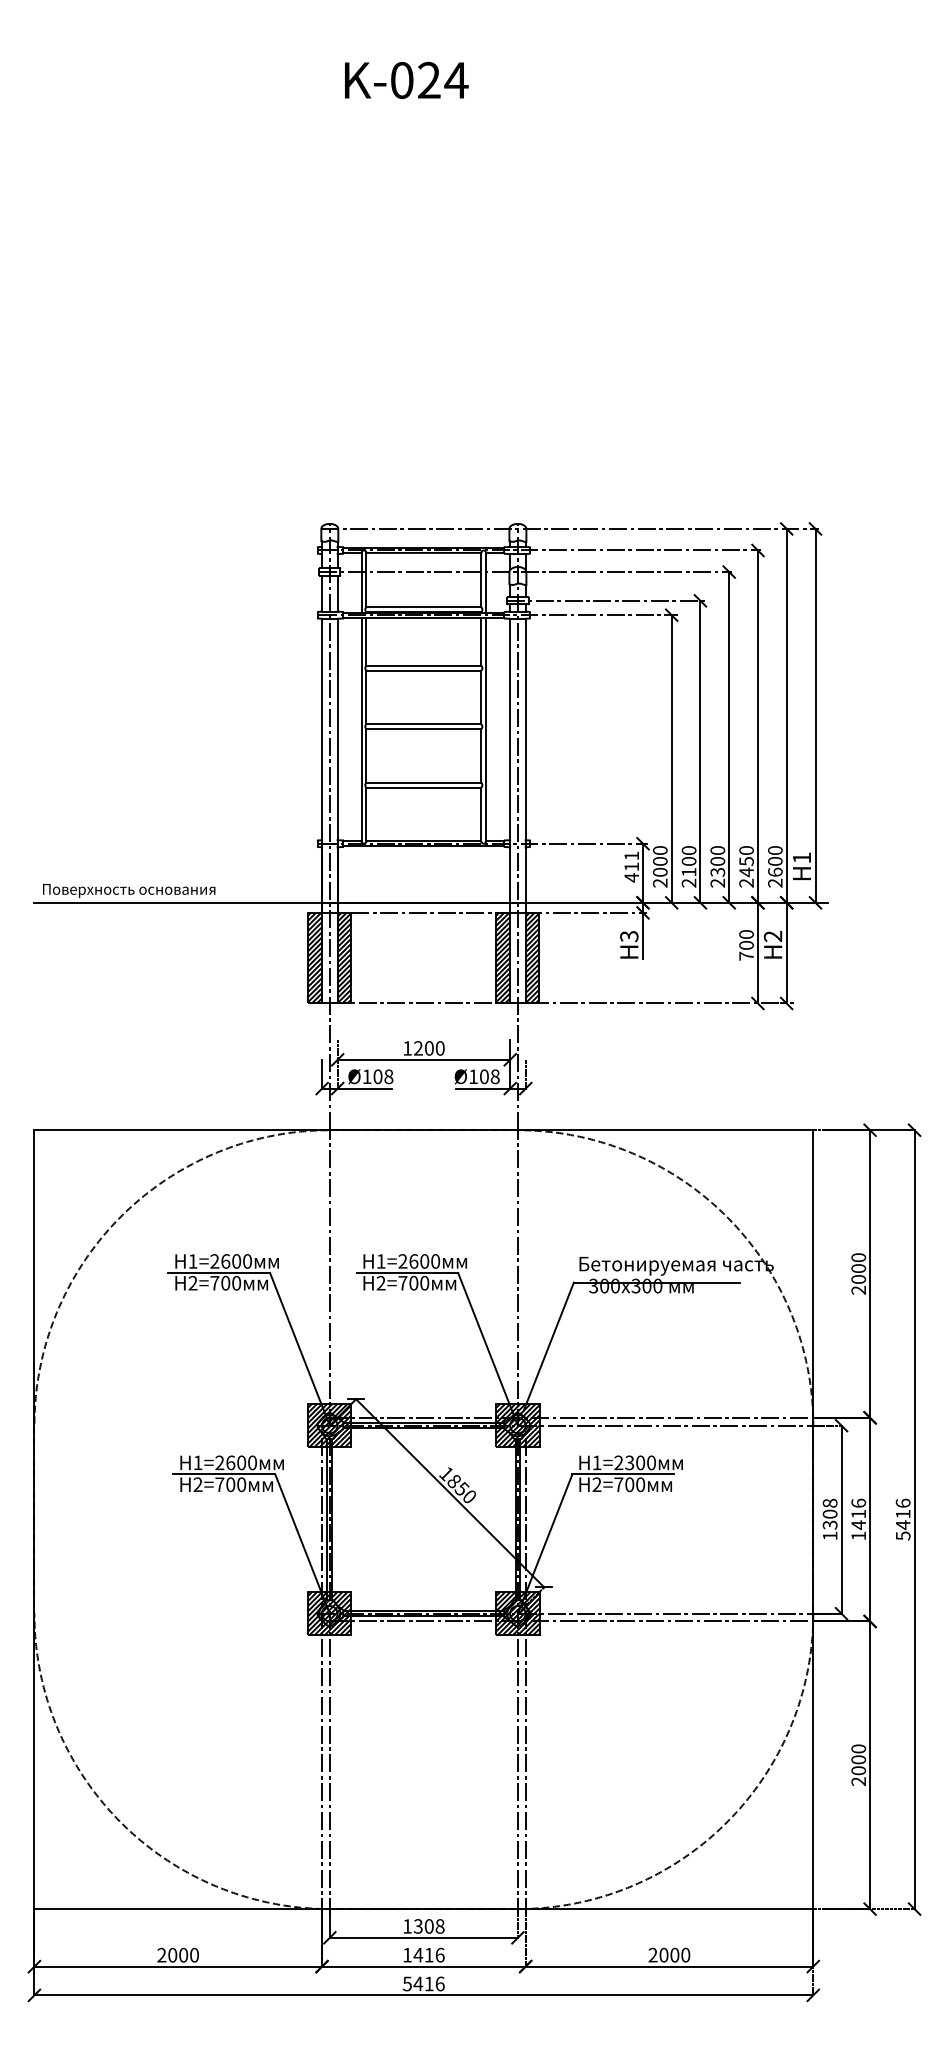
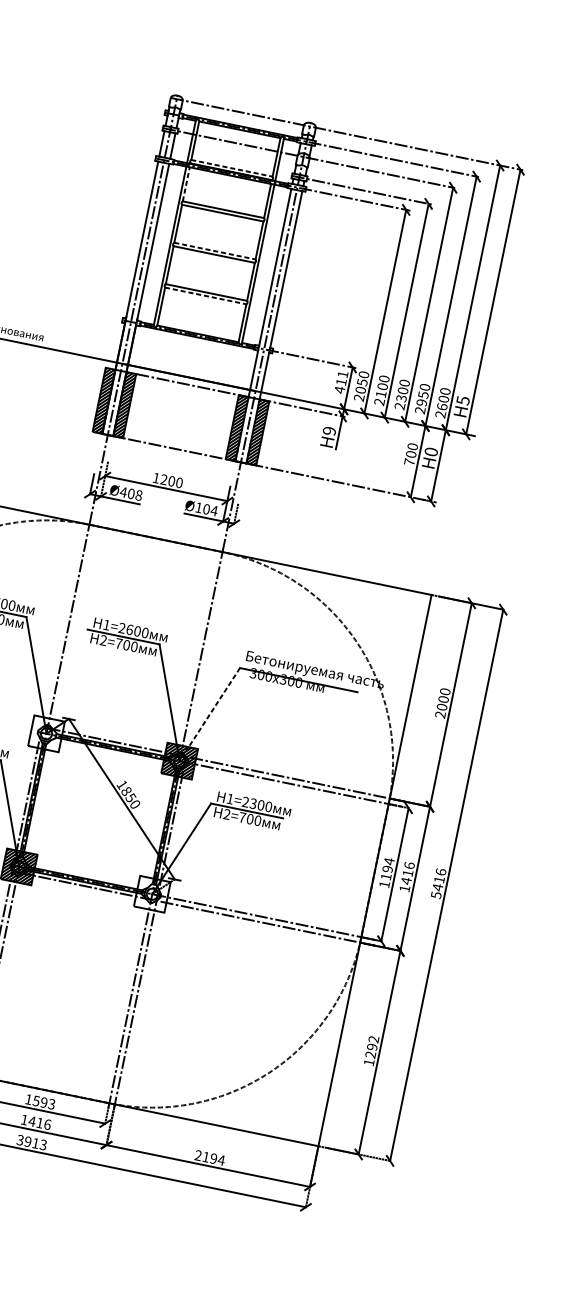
line: (424, 607) -> (232, 168), solid -> dashed
line: (366, 641) -> (186, 184), solid -> dashed
line: (424, 724) -> (215, 251), solid -> dashed
line: (423, 787) -> (205, 295), solid -> dashed
text: (802, 857) -> (463, 400), H1 -> H5
text: (660, 861) -> (362, 382), 2000 -> 2050
text: (746, 872) -> (421, 402), 2450 -> 2950
text: (629, 936) -> (329, 431), H3 -> H9
text: (773, 936) -> (431, 452), H2 -> H0
text: (366, 1076) -> (123, 492), Ø108 -> Ø408
text: (495, 1076) -> (214, 510), Ø108 -> Ø104
line: (548, 1346) -> (212, 709), solid -> dashed
hatch: (329, 1425) -> (46, 733), removed
text: (829, 1513) -> (387, 868), 1308 -> 1194
hatch: (517, 1613) -> (152, 894), removed
text: (858, 1765) -> (371, 1051), 2000 -> 1292
text: (429, 1926) -> (44, 1102), 1308 -> 1593
text: (674, 1954) -> (213, 1158), 2000 -> 2194
text: (423, 1983) -> (31, 1142), 5416 -> 3913

